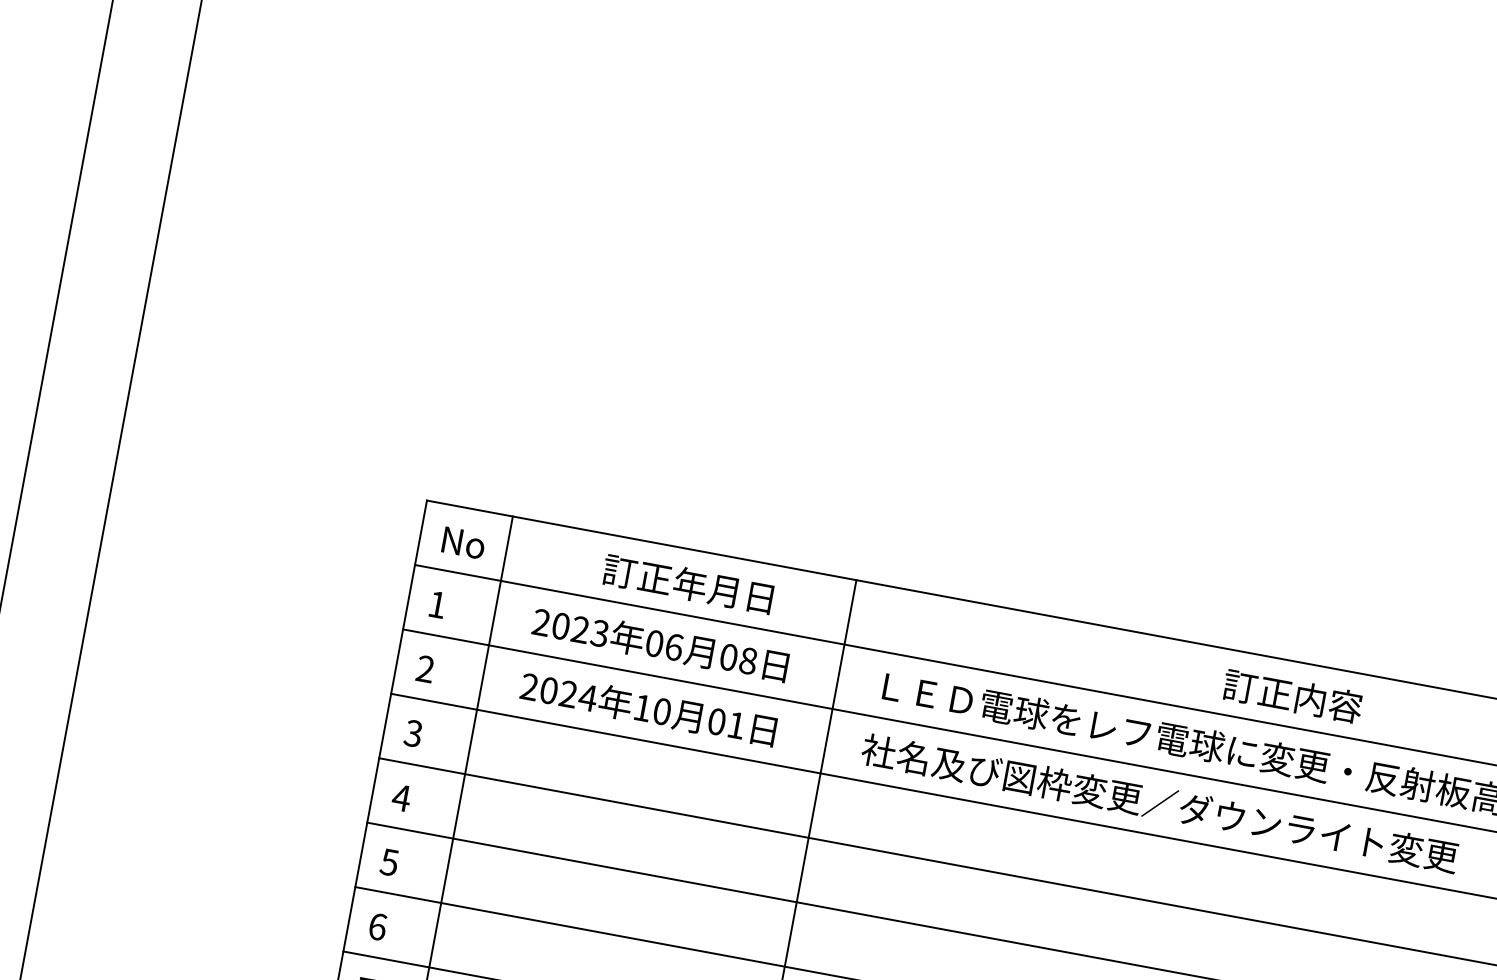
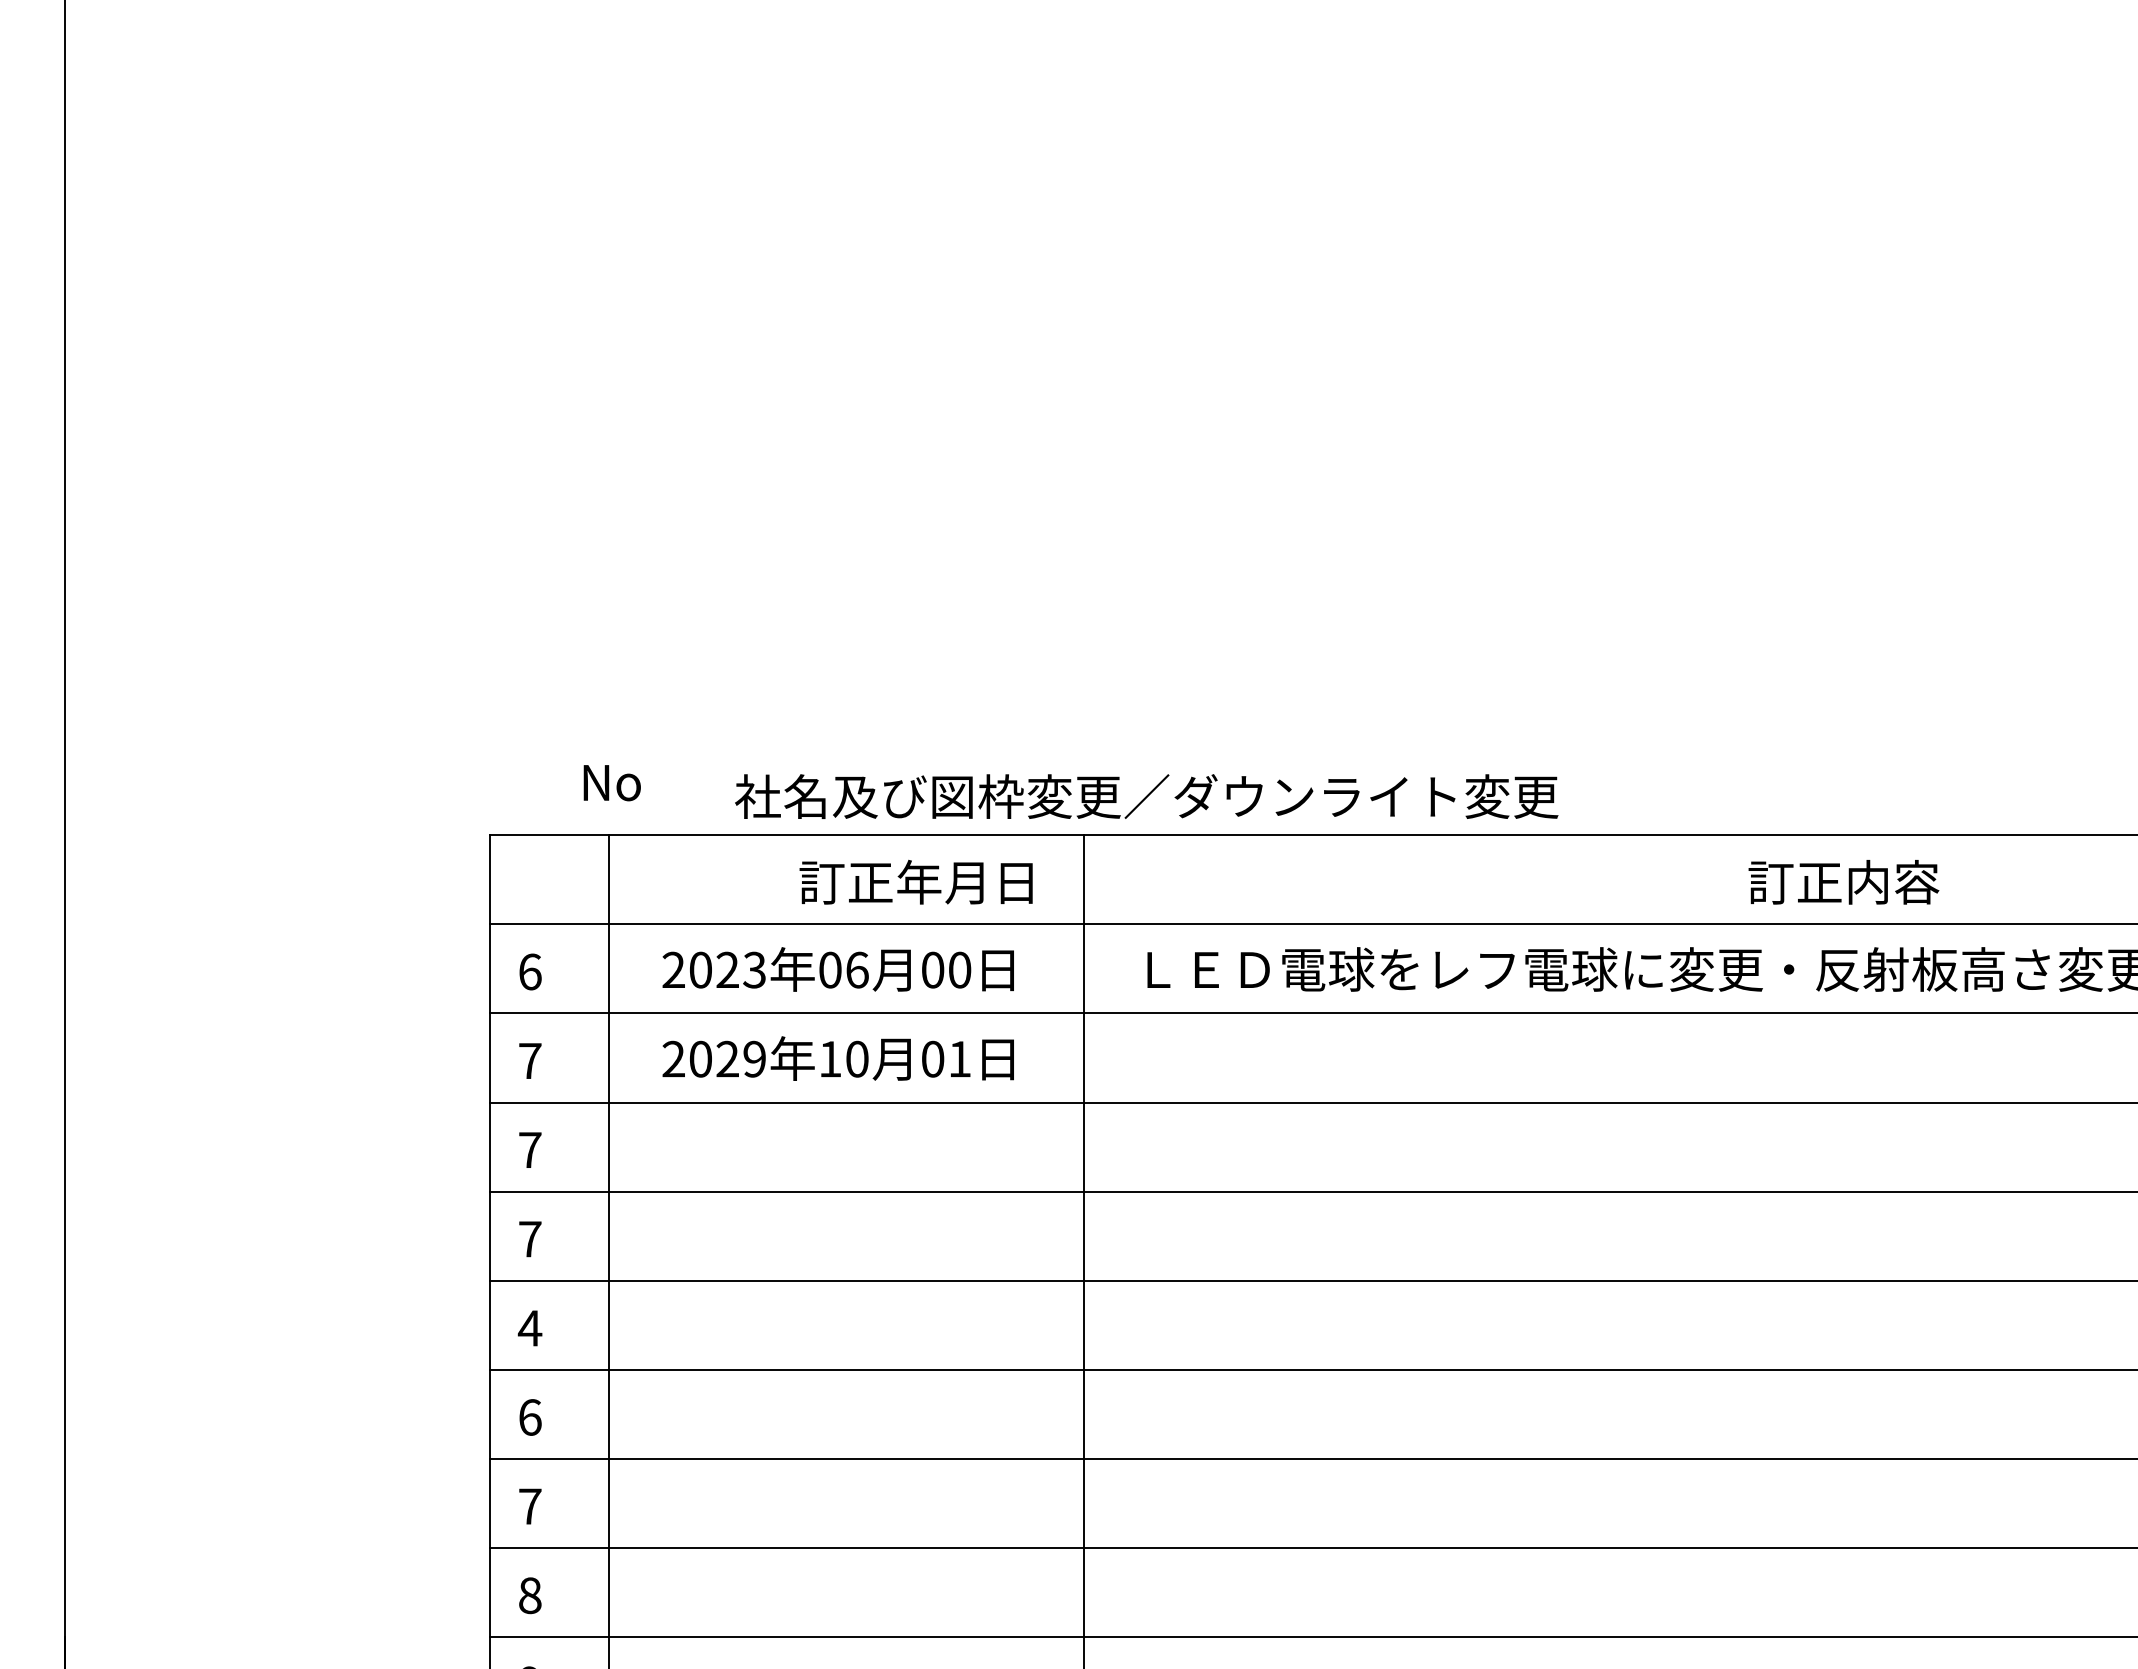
text: (463, 543) -> (611, 783), moved
text: (687, 583) -> (915, 881), moved
text: (437, 604) -> (530, 971), 1 -> 6
text: (748, 660) -> (959, 969), 08 -> 00
text: (425, 668) -> (530, 1060), 2 -> 7
text: (1292, 696) -> (1843, 882), moved
text: (587, 697) -> (754, 1058), 2024 -> 2029
text: (413, 733) -> (529, 1149), 3 -> 7
text: (401, 798) -> (529, 1239), 4 -> 7
text: (1159, 803) -> (1146, 796), moved
text: (389, 862) -> (529, 1328), 5 -> 4

